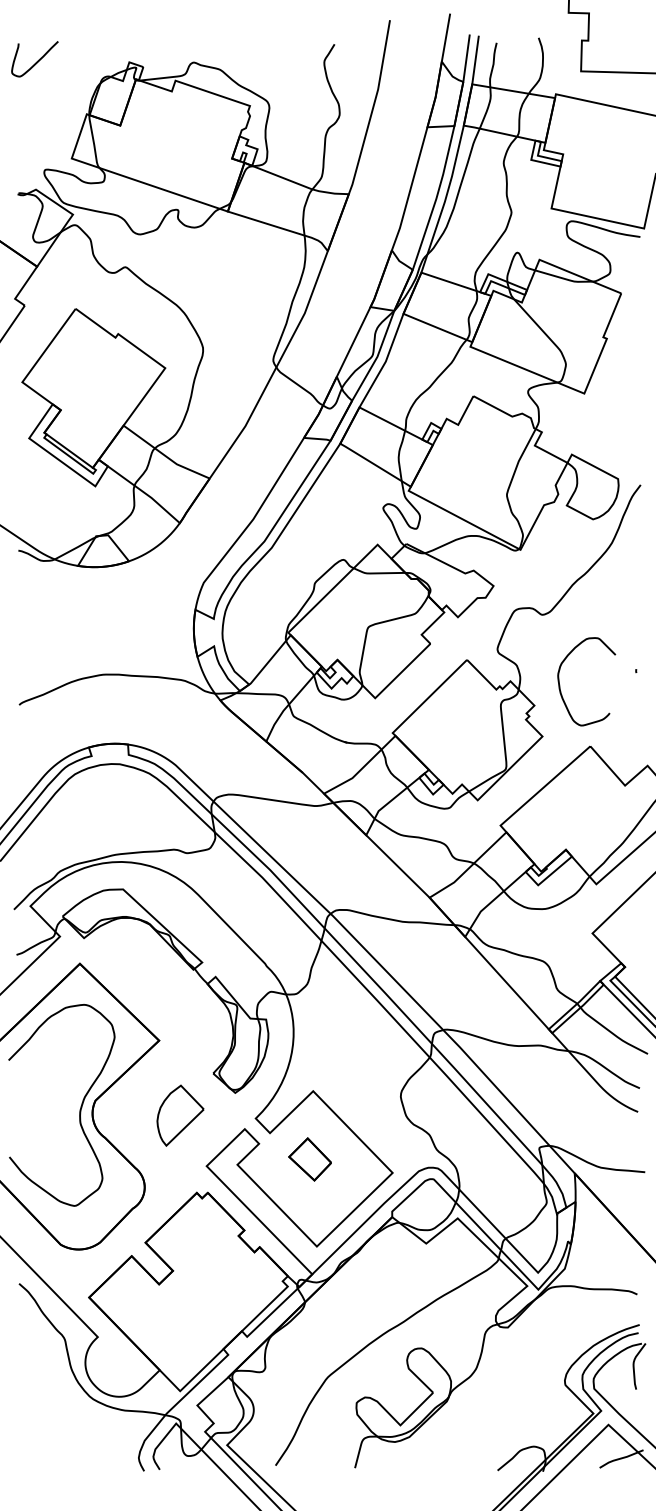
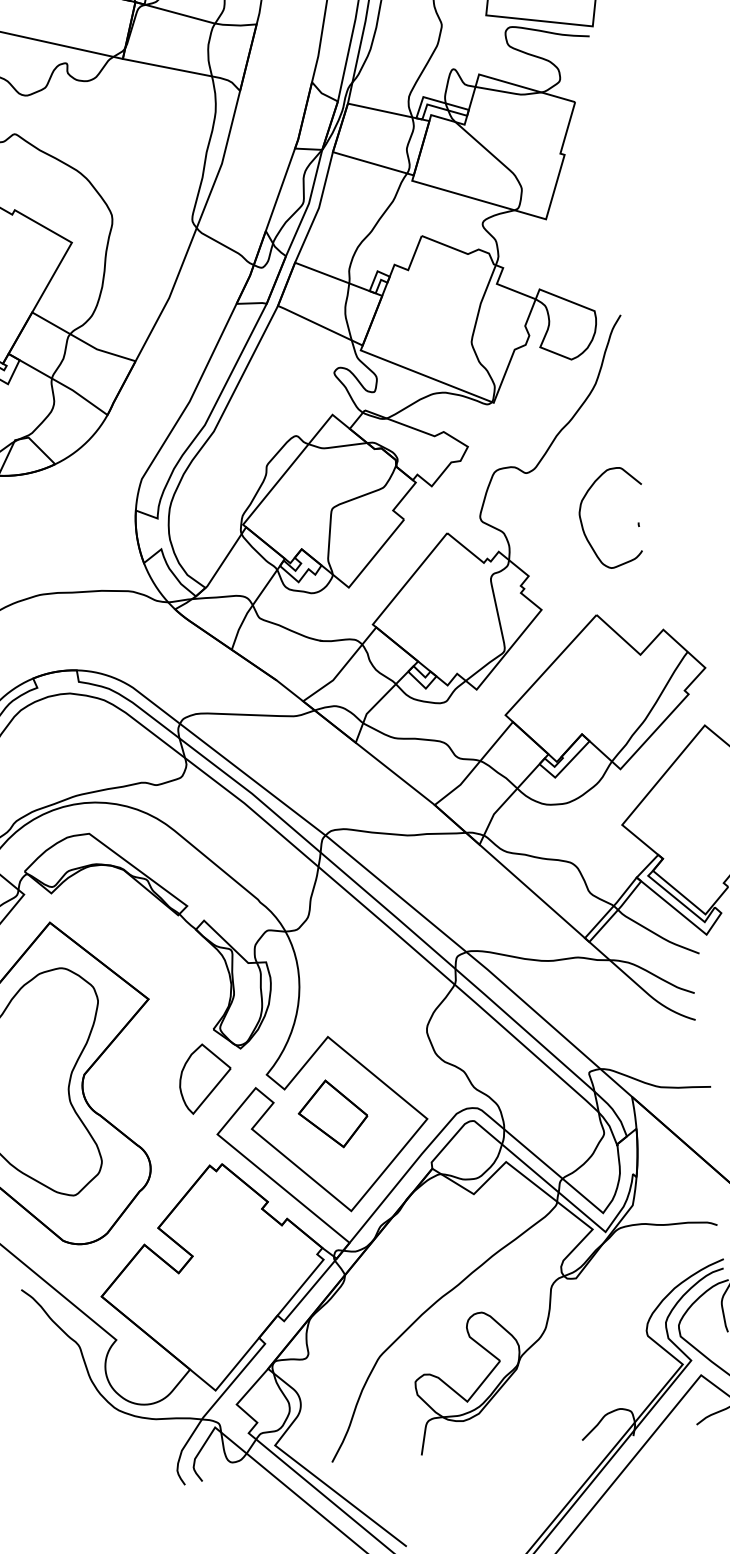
curve: (560, 685) -> (583, 525), moved
part: (180, 1115) -> (205, 1078), moved
part: (309, 1159) -> (332, 1114), size x1.43

